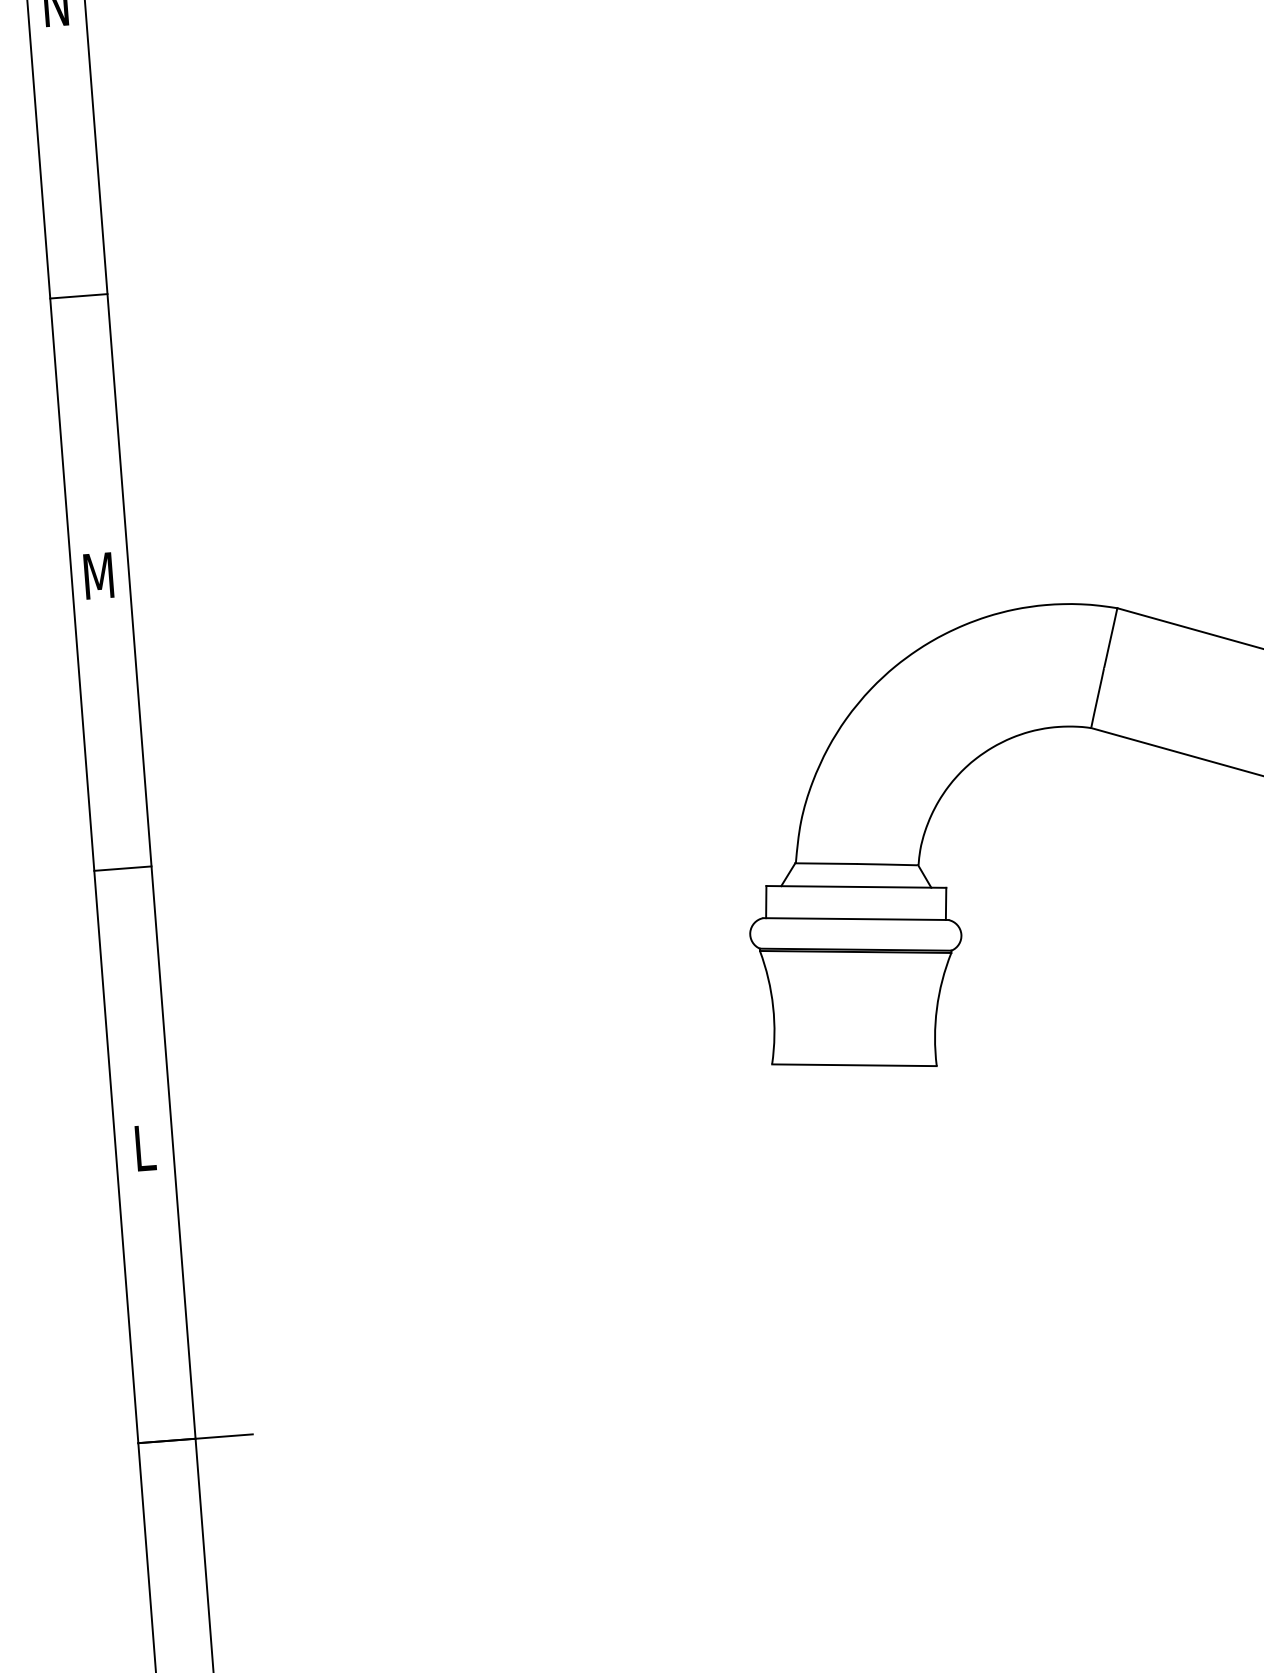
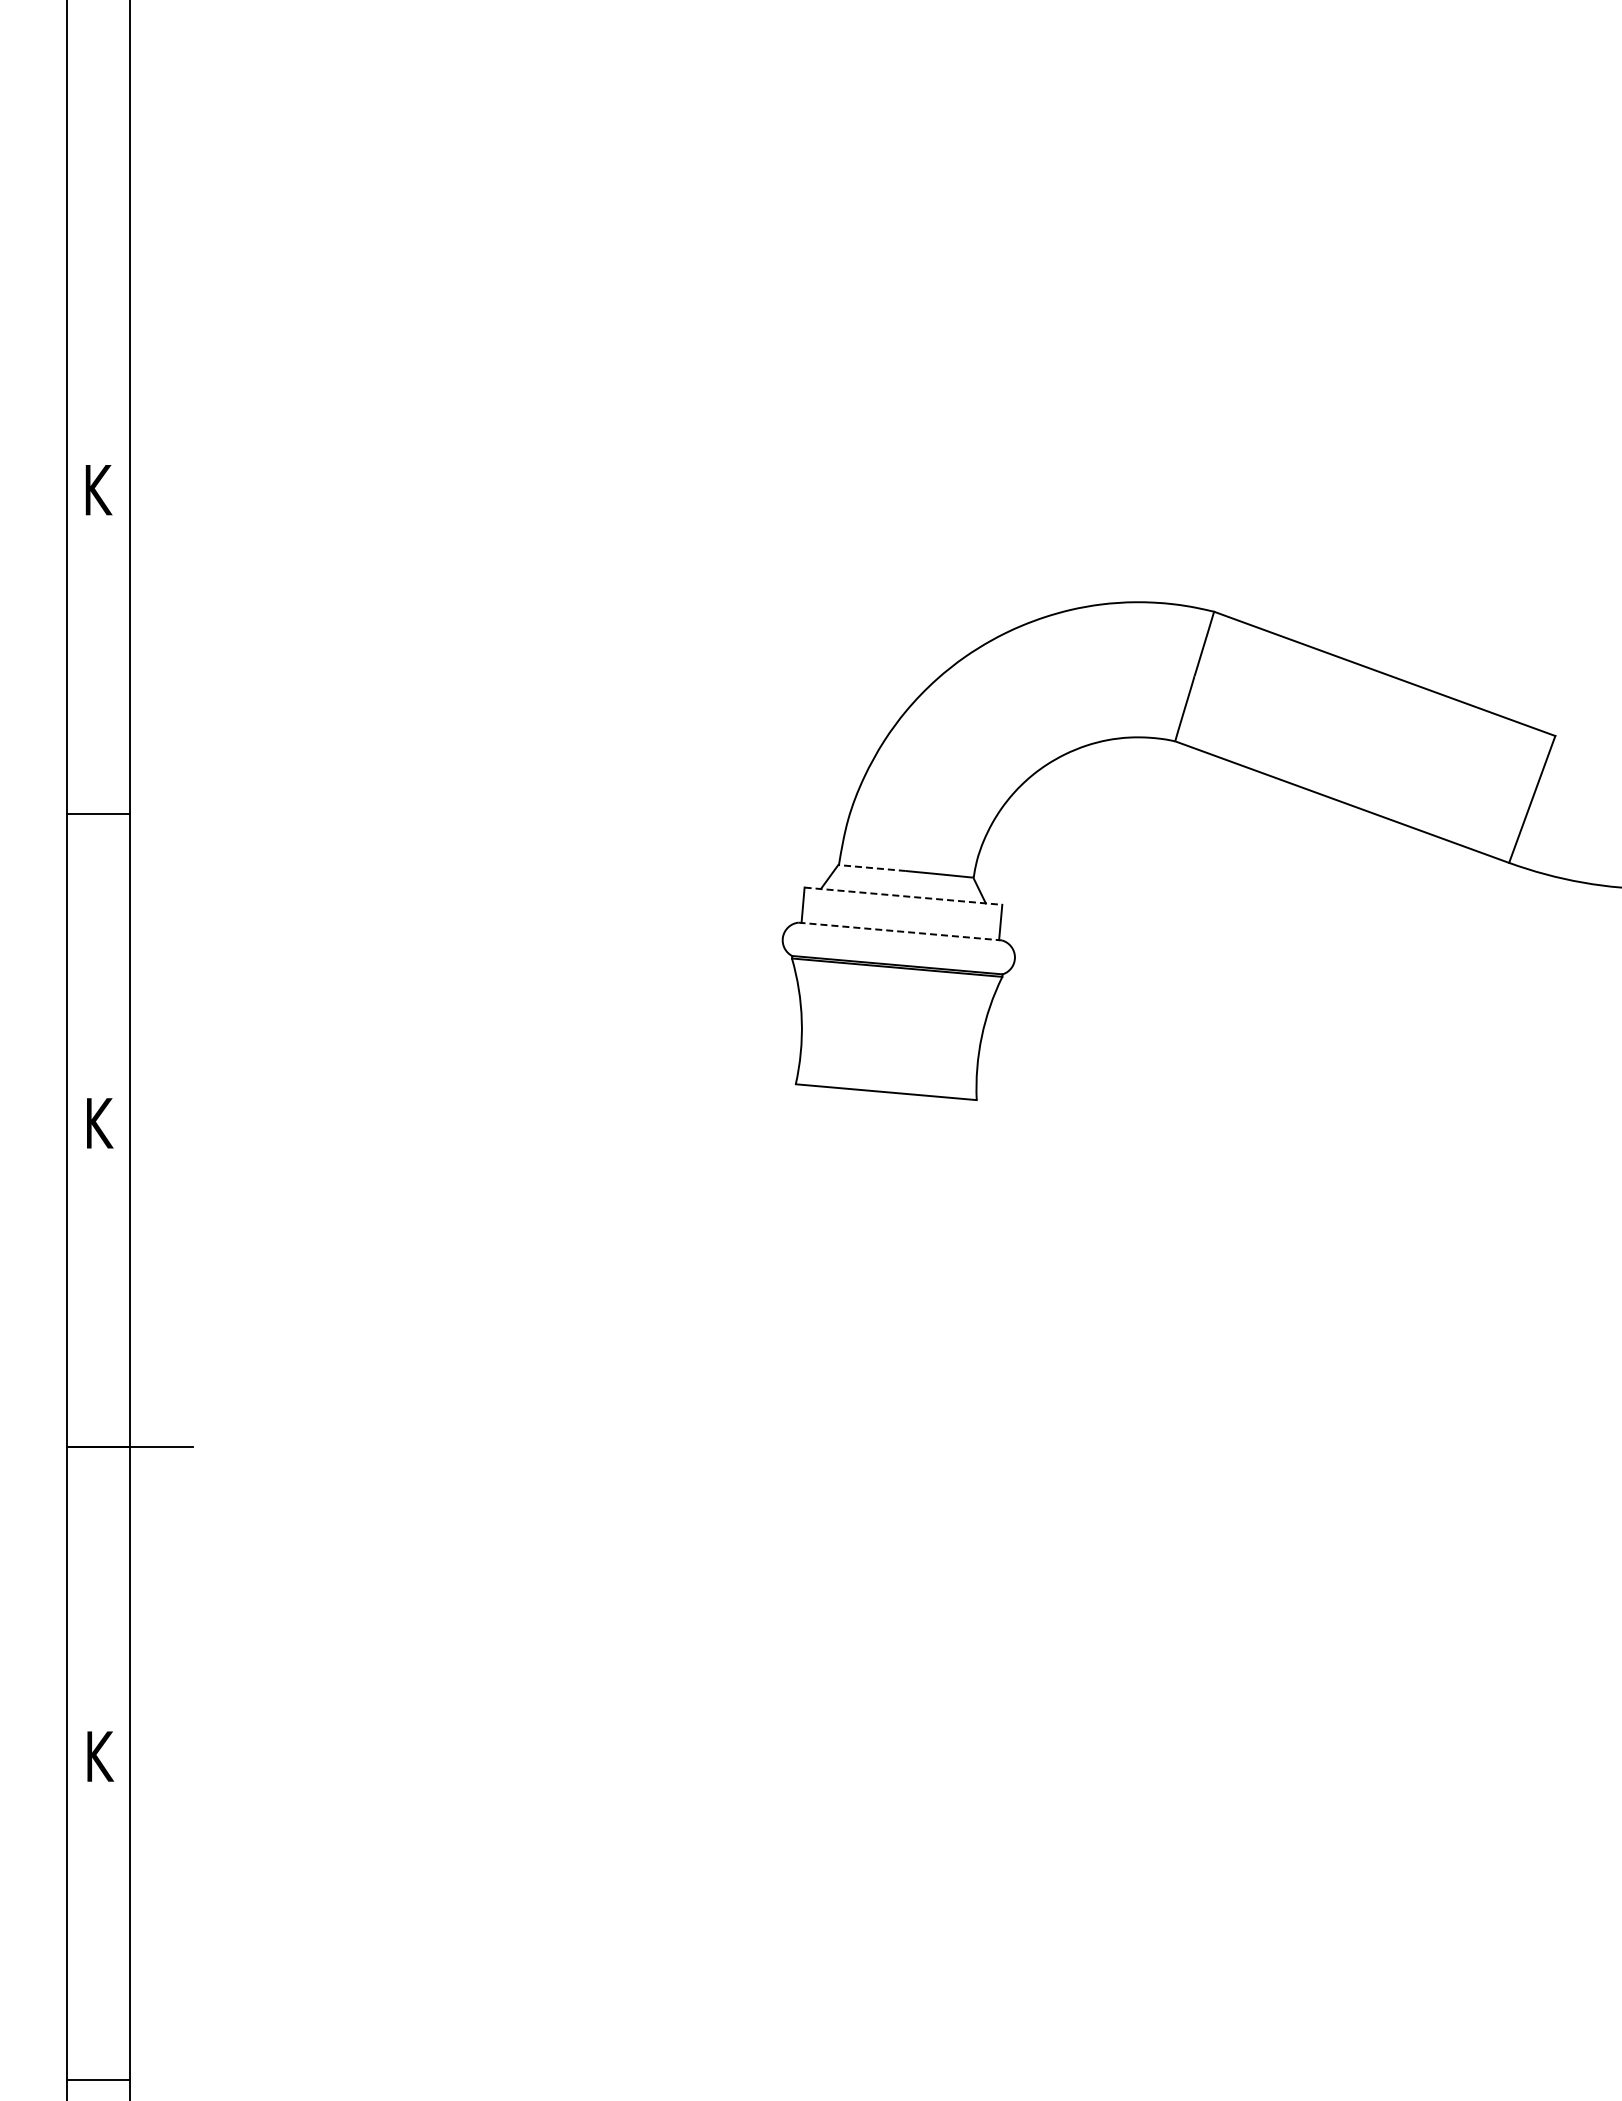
line: (78, 296) -> (97, 180), removed
text: (98, 576) -> (96, 490), M -> K
line: (826, 864) -> (872, 868), solid -> dashed
line: (856, 887) -> (903, 896), solid -> dashed
line: (856, 919) -> (900, 931), solid -> dashed
text: (146, 1148) -> (100, 1123), L -> K

